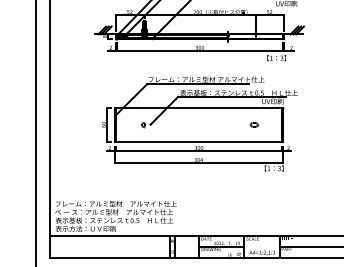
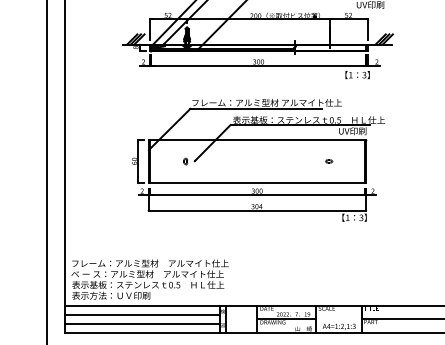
part: (254, 124) -> (329, 161), size x0.62
line: (110, 243) -> (142, 314), added
line: (110, 250) -> (142, 323), added

